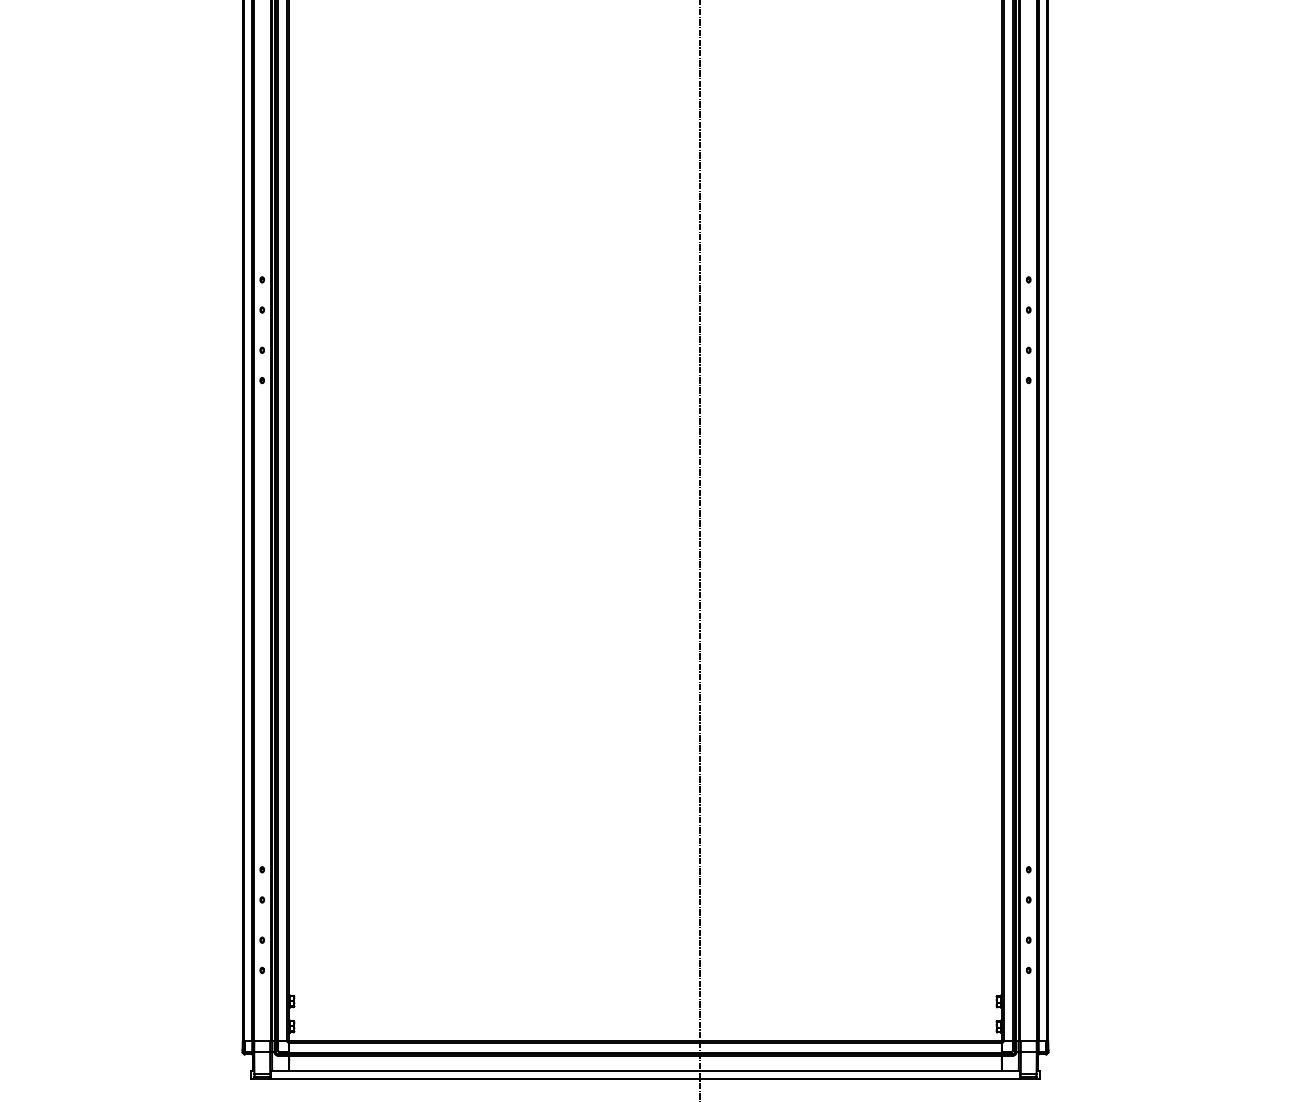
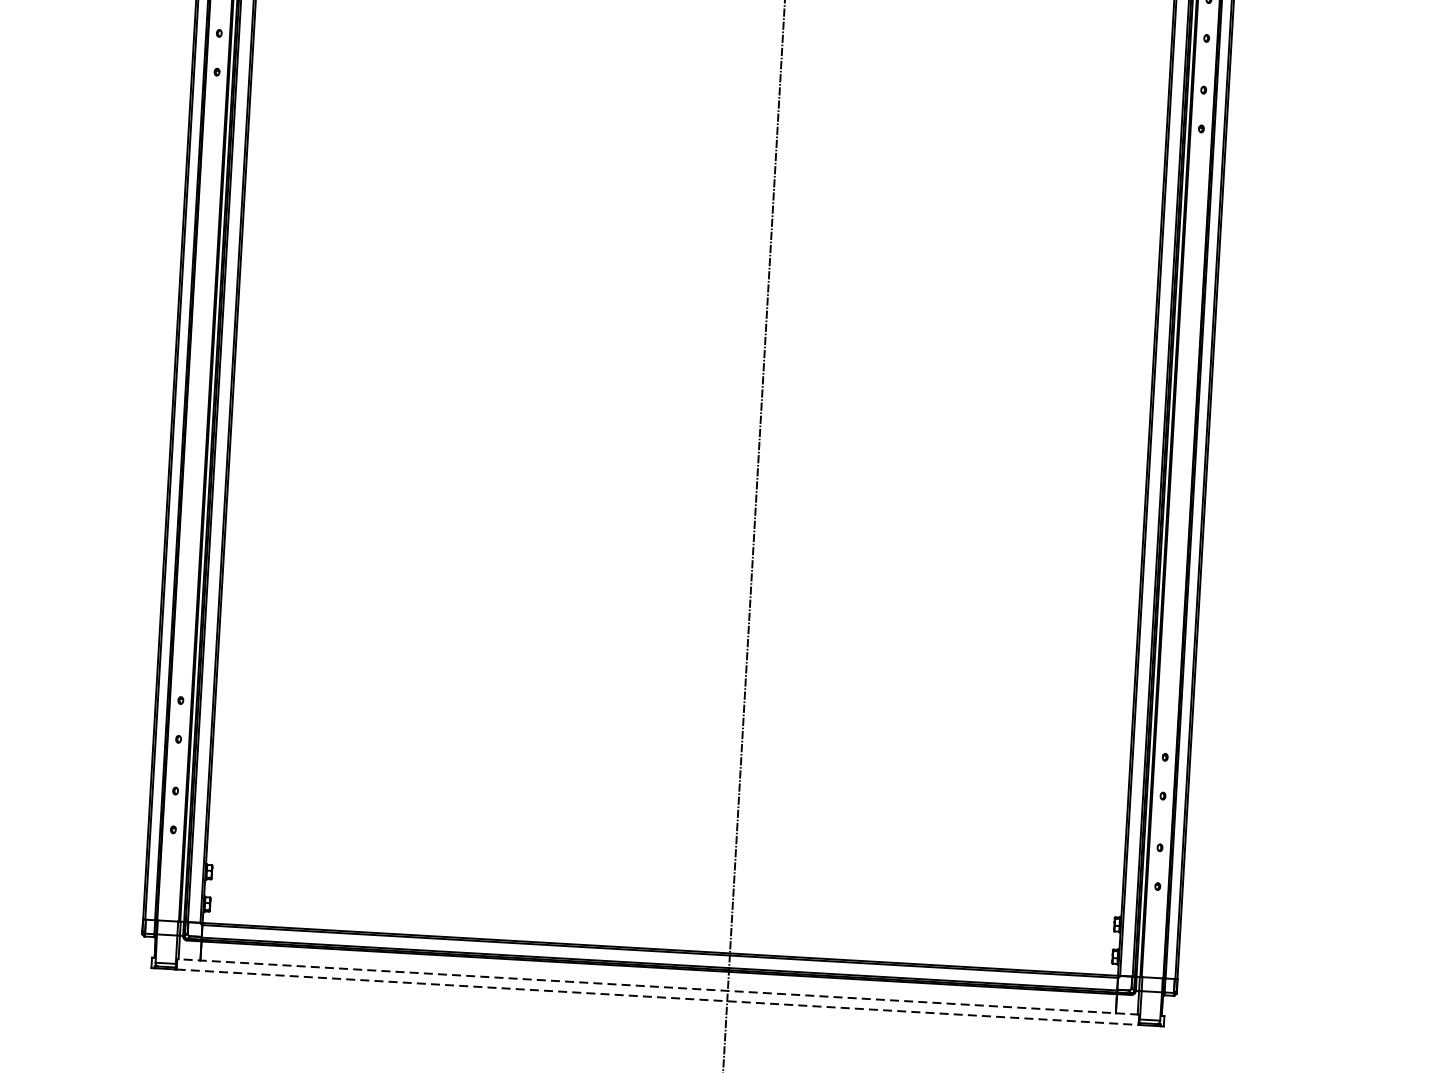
line: (645, 1070) -> (658, 986), solid -> dashed
line: (646, 1078) -> (658, 997), solid -> dashed

